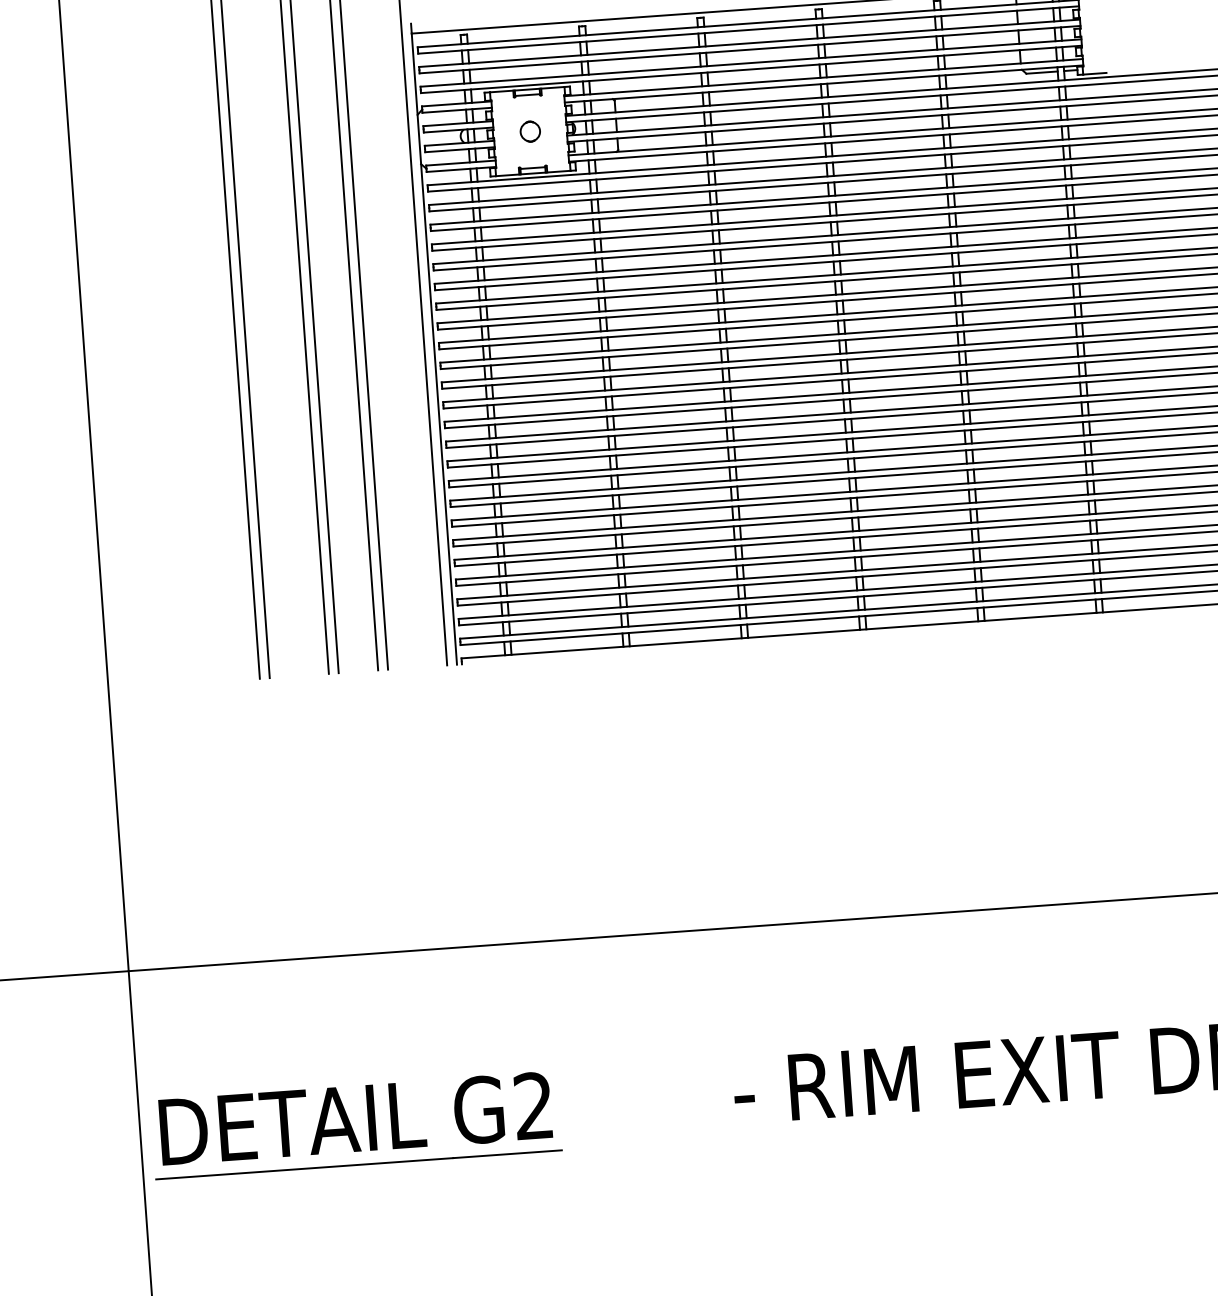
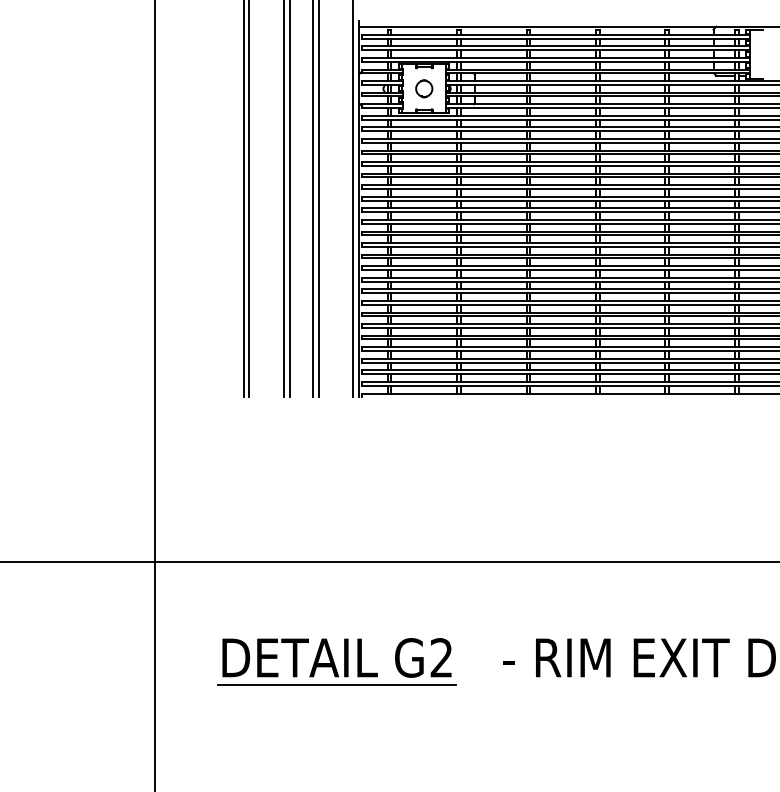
part: (530, 130) -> (424, 88), size x1.43
part: (355, 1124) -> (336, 661), moved

